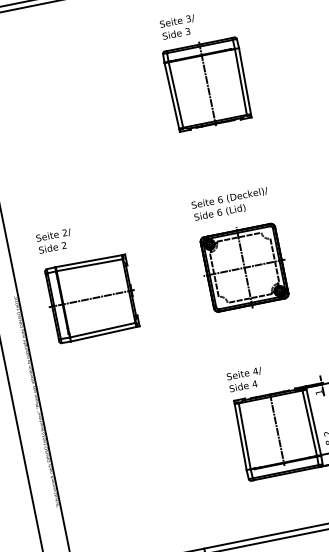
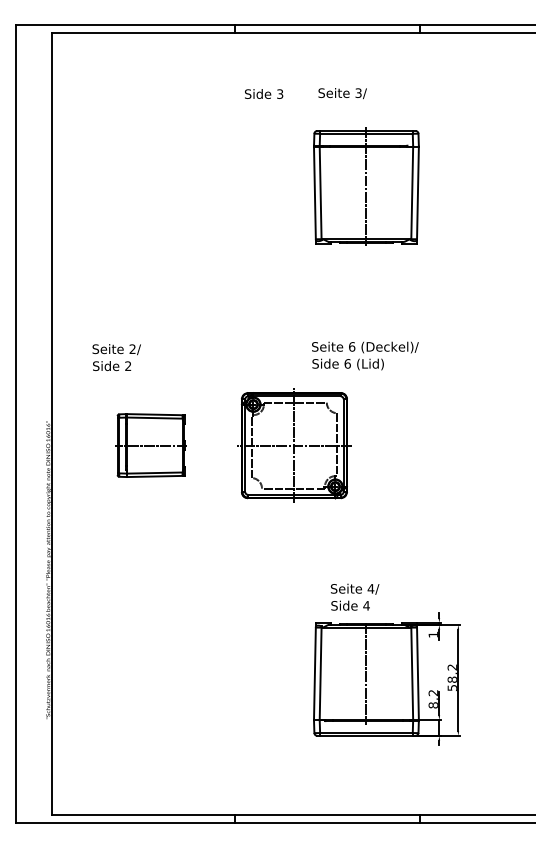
text: (176, 33) -> (264, 93), moved
part: (244, 267) -> (294, 445), moved
part: (91, 298) -> (150, 445), size x0.6
text: (245, 379) -> (355, 596), moved

